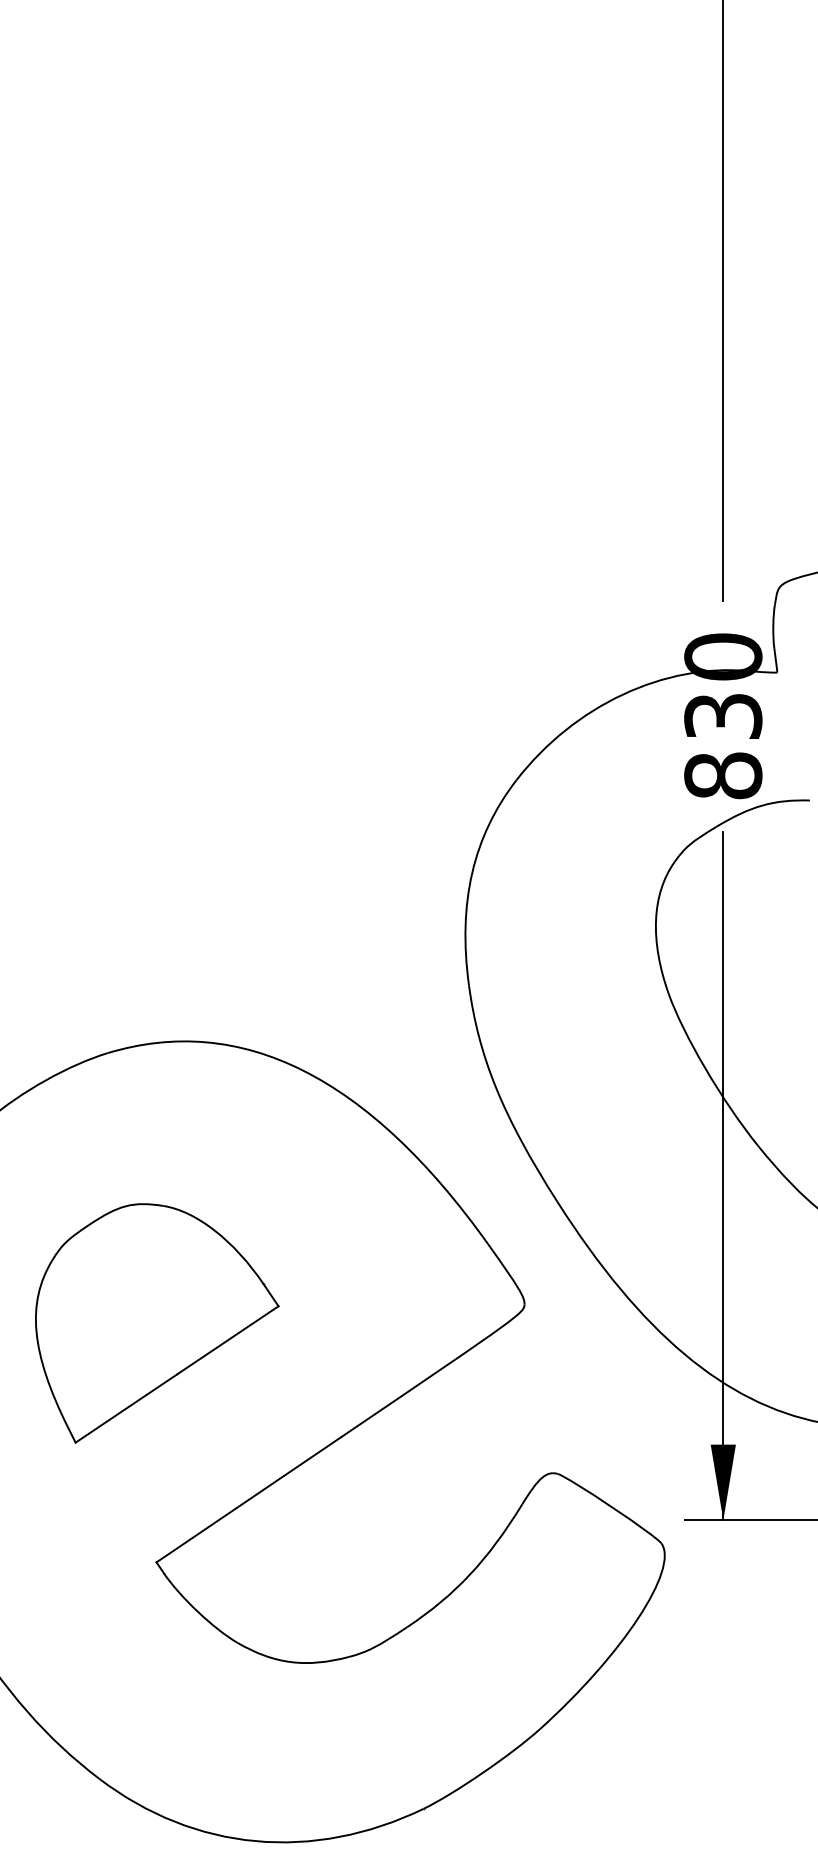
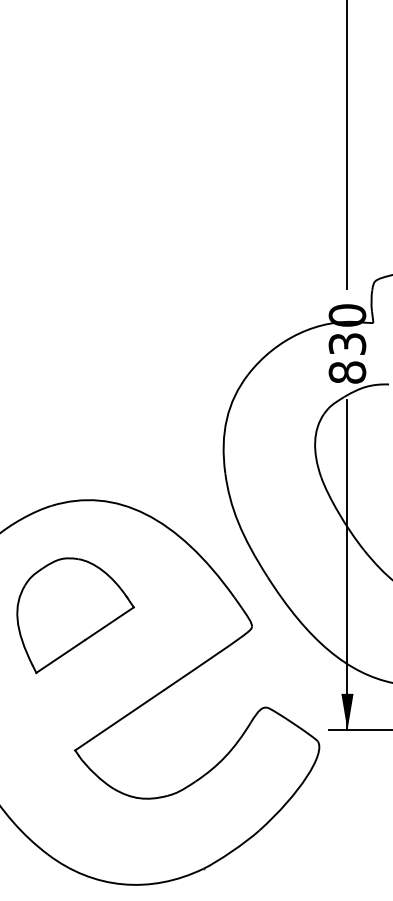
part: (157, 1323) -> (75, 615), moved

